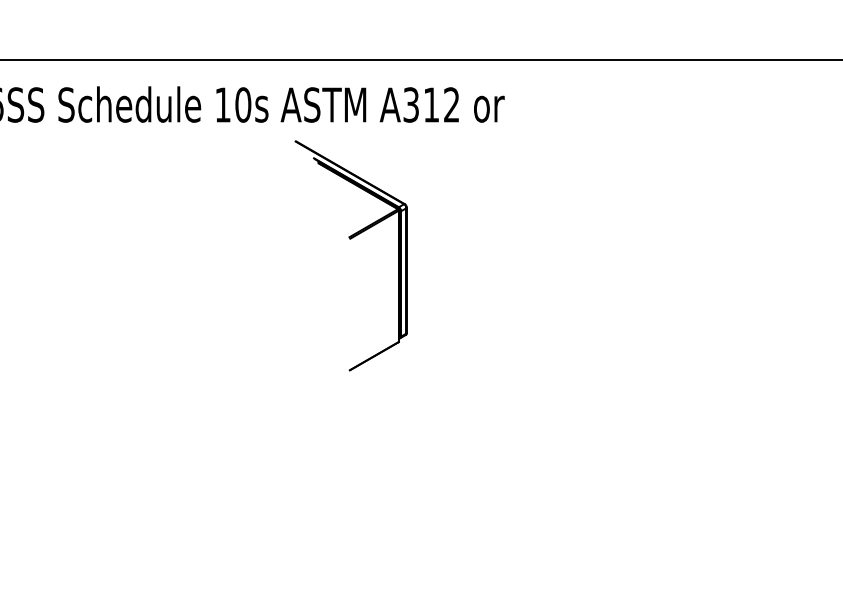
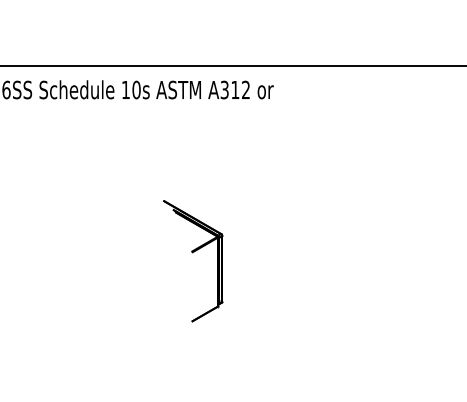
part: (349, 241) -> (192, 253), moved

